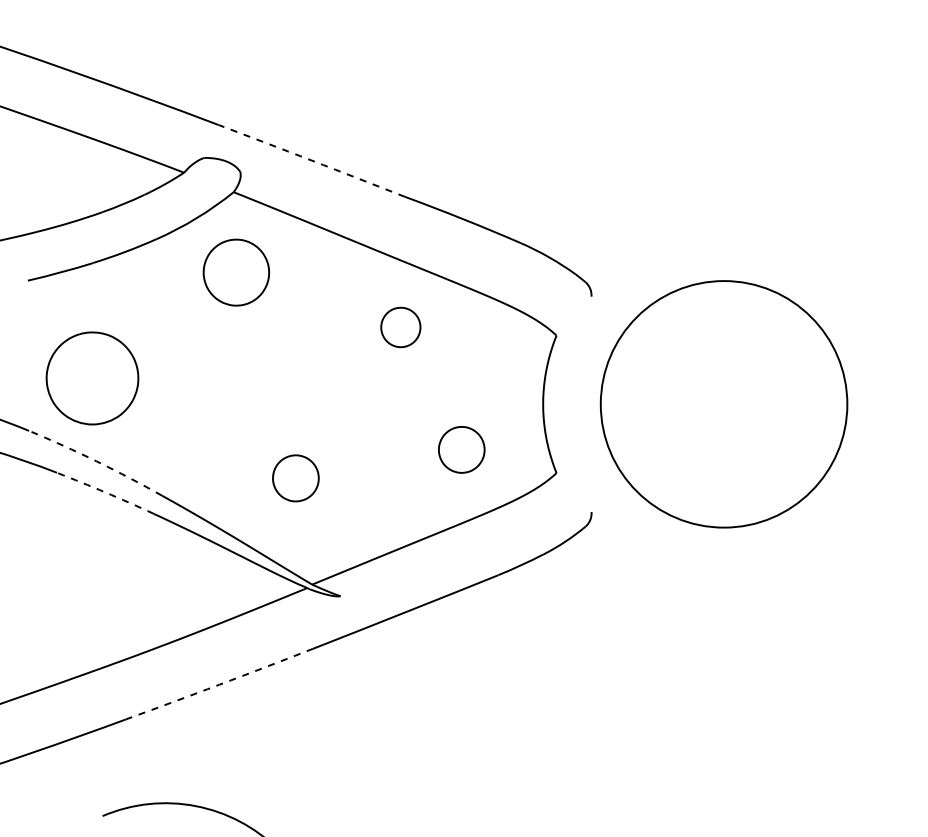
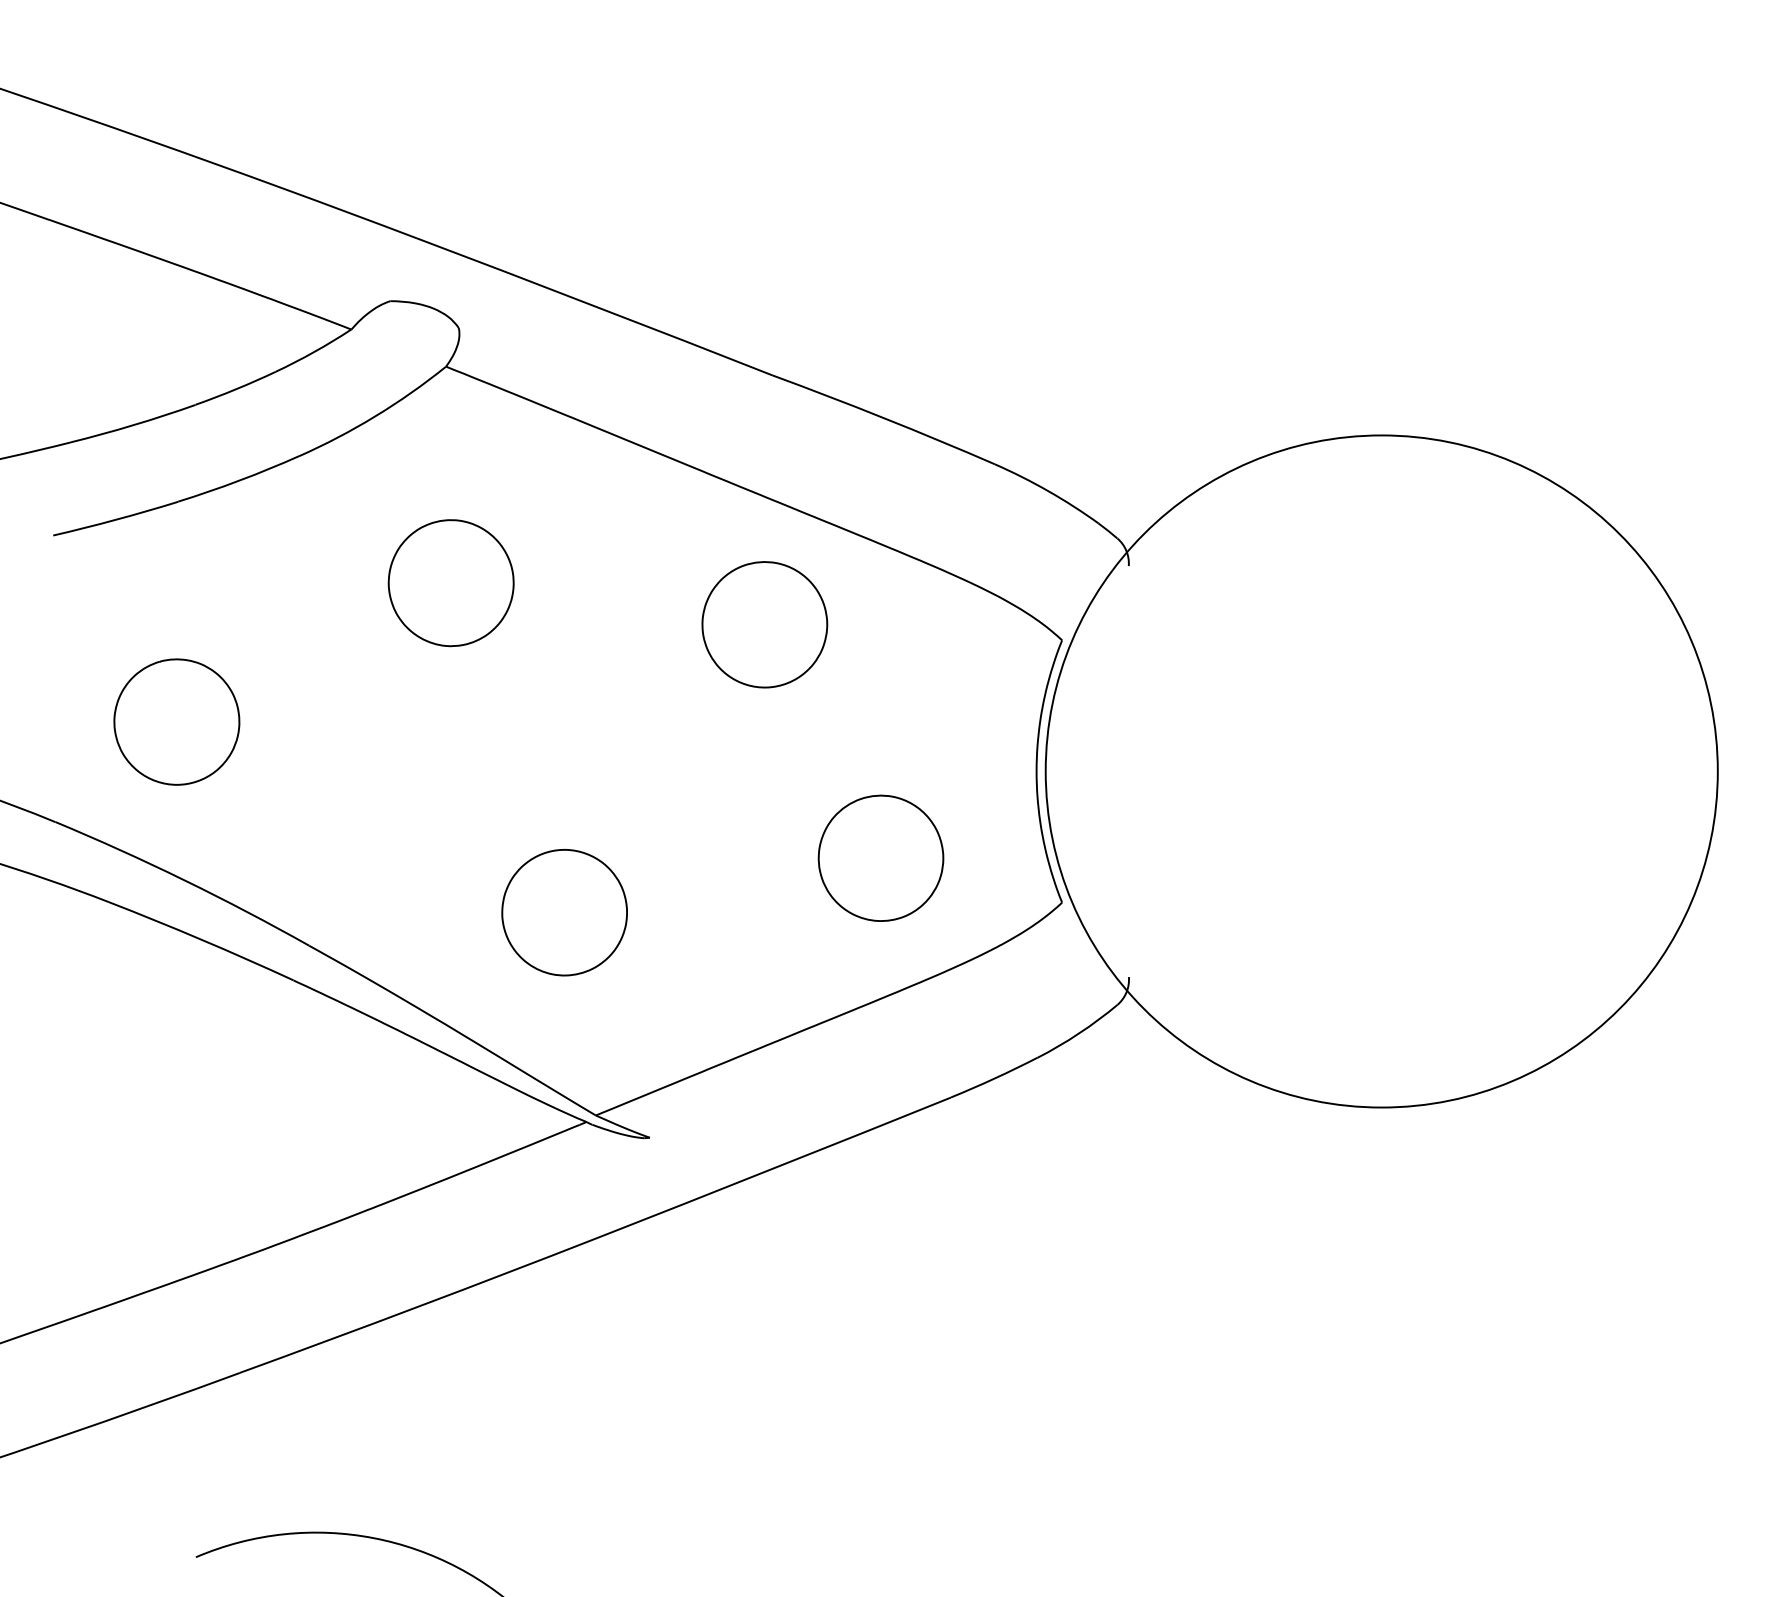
arc: (311, 160) -> (594, 306), dashed -> solid
part: (235, 272) -> (449, 582), moved
part: (400, 327) -> (764, 624), size x1.67
part: (92, 378) -> (176, 722), size x0.71
circle: (723, 404) -> (1380, 771), size x1.43
part: (461, 449) -> (880, 857), size x1.43
arc: (96, 461) -> (184, 880), dashed -> solid
part: (295, 478) -> (563, 912), size x1.43
arc: (105, 492) -> (201, 939), dashed -> solid
arc: (219, 684) -> (418, 1306), dashed -> solid

